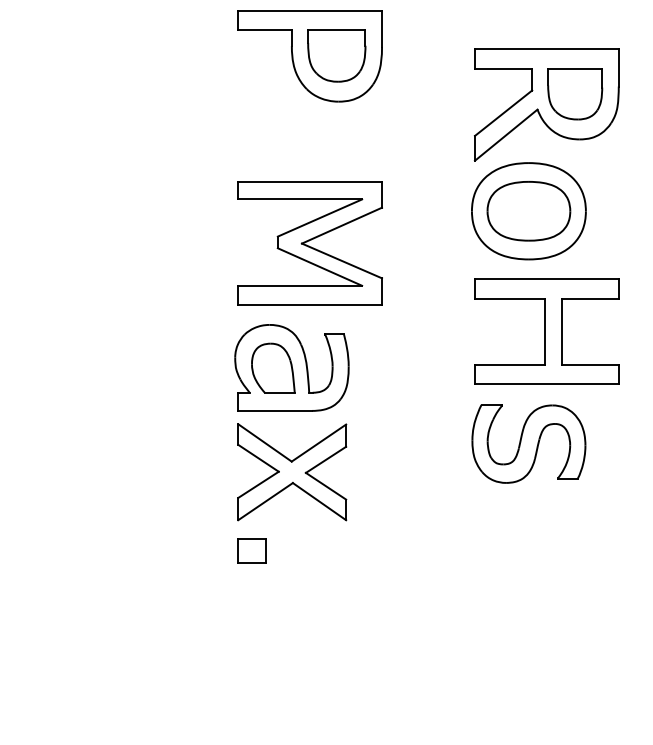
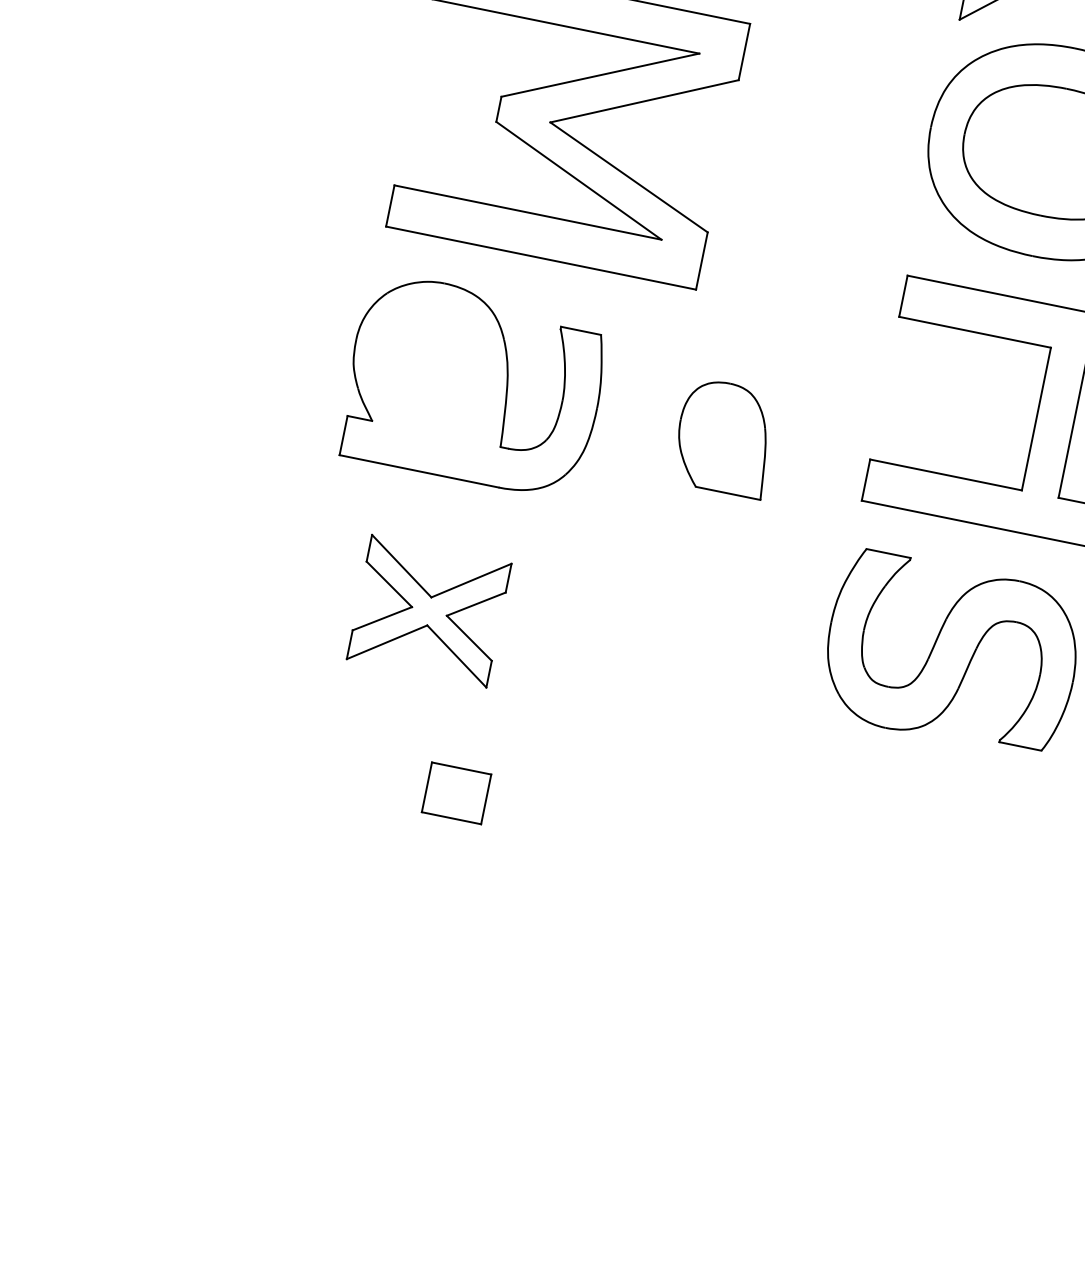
part: (273, 367) -> (725, 436), moved
part: (292, 472) -> (429, 611), size x0.6
part: (251, 550) -> (455, 792), moved

